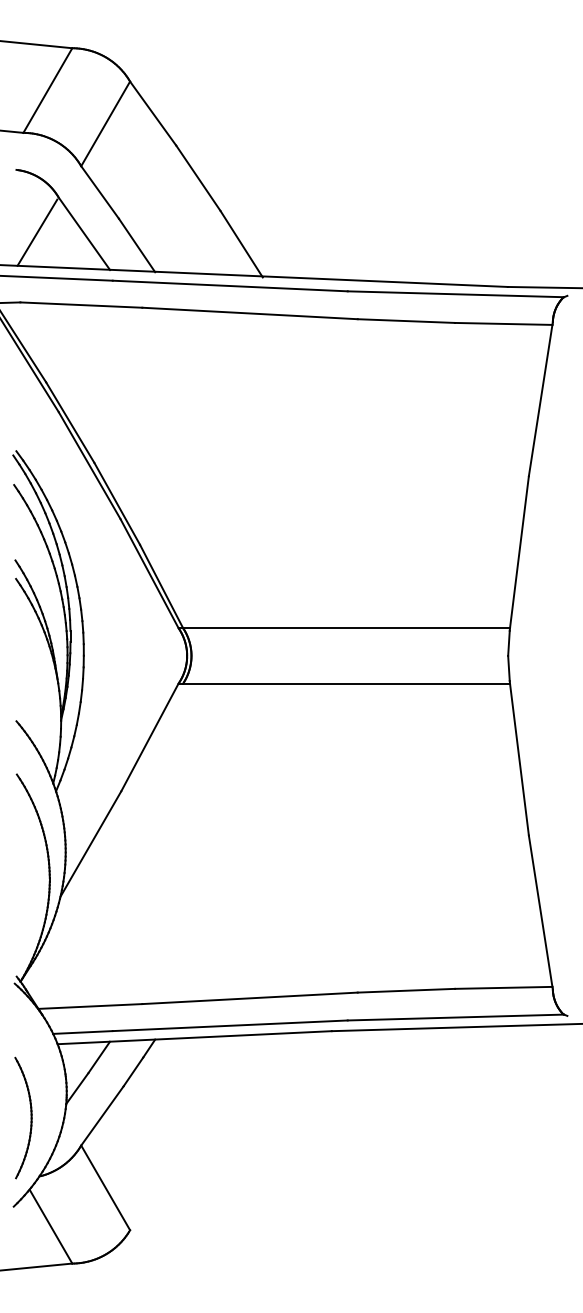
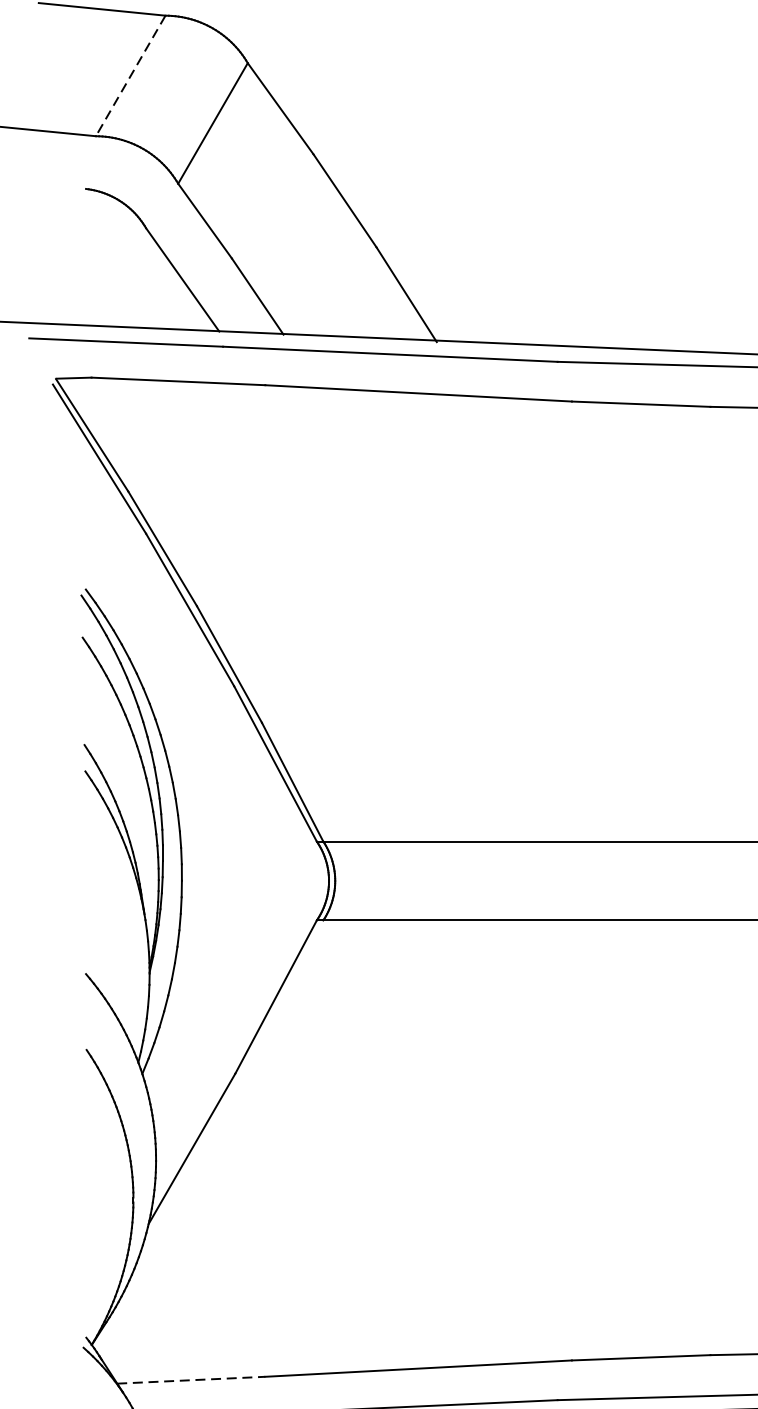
line: (47, 90) -> (130, 75), solid -> dashed
line: (37, 232) -> (115, 278), removed
line: (90, 1006) -> (191, 1380), solid -> dashed

